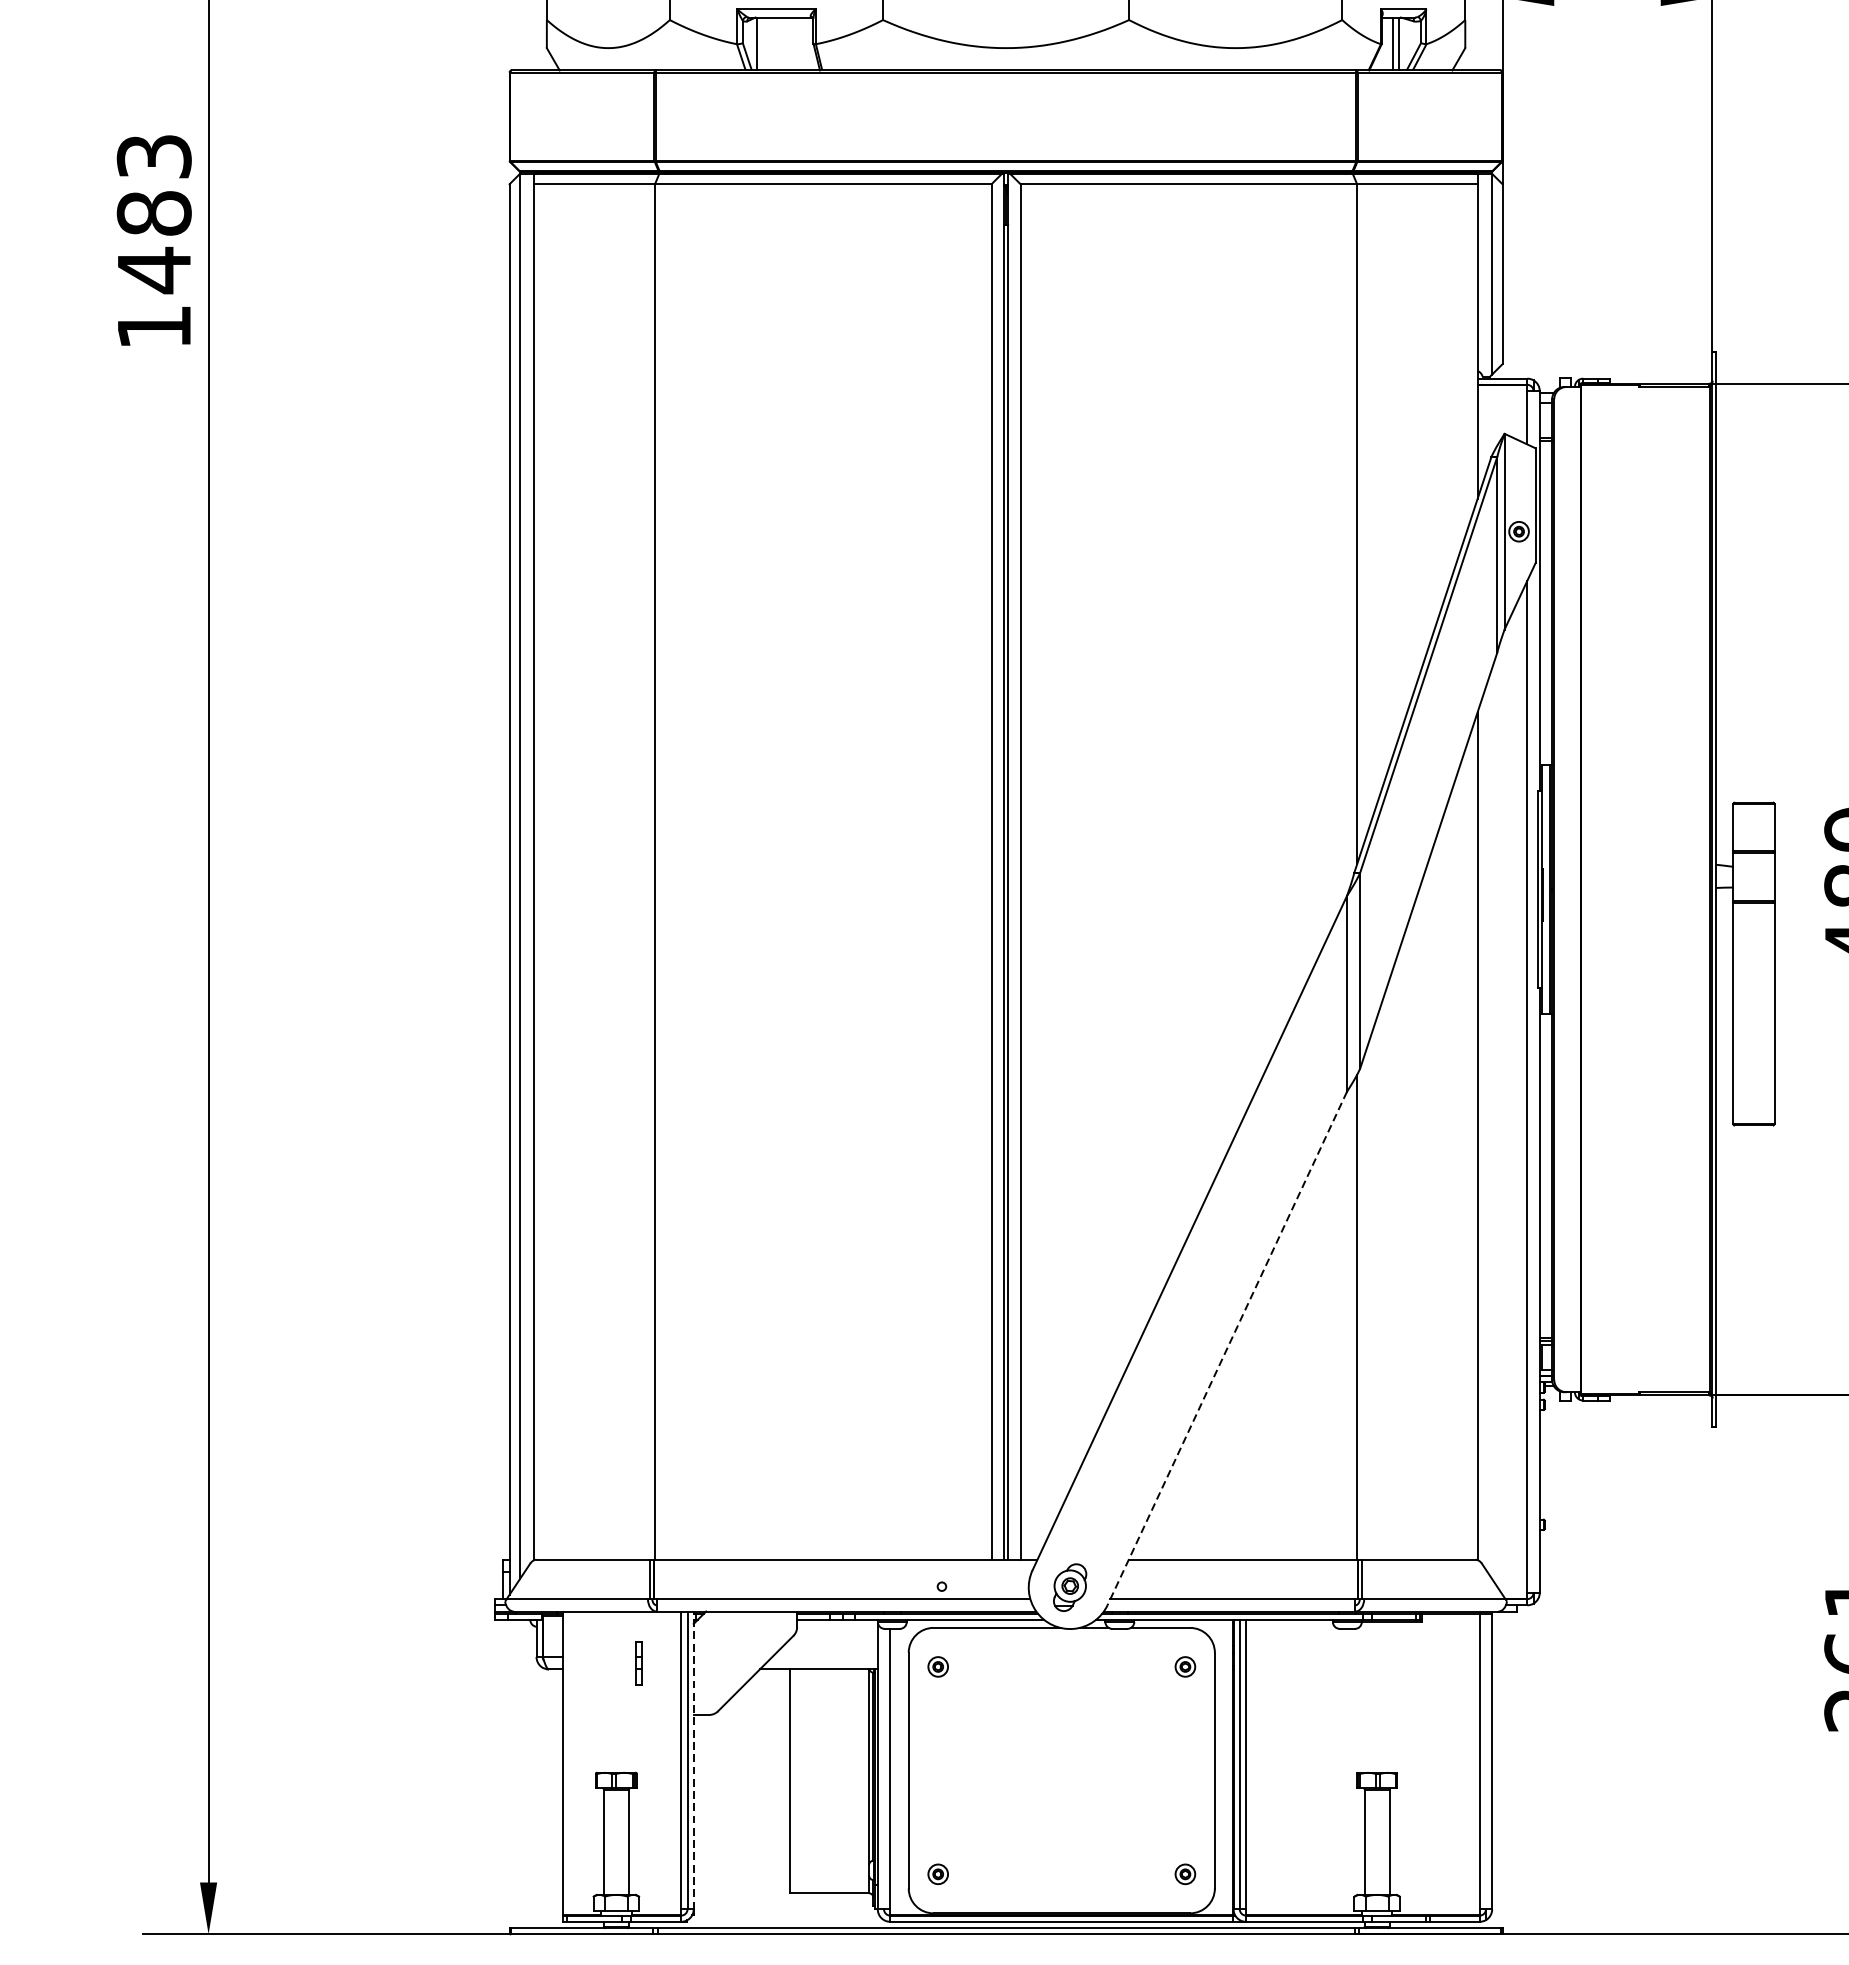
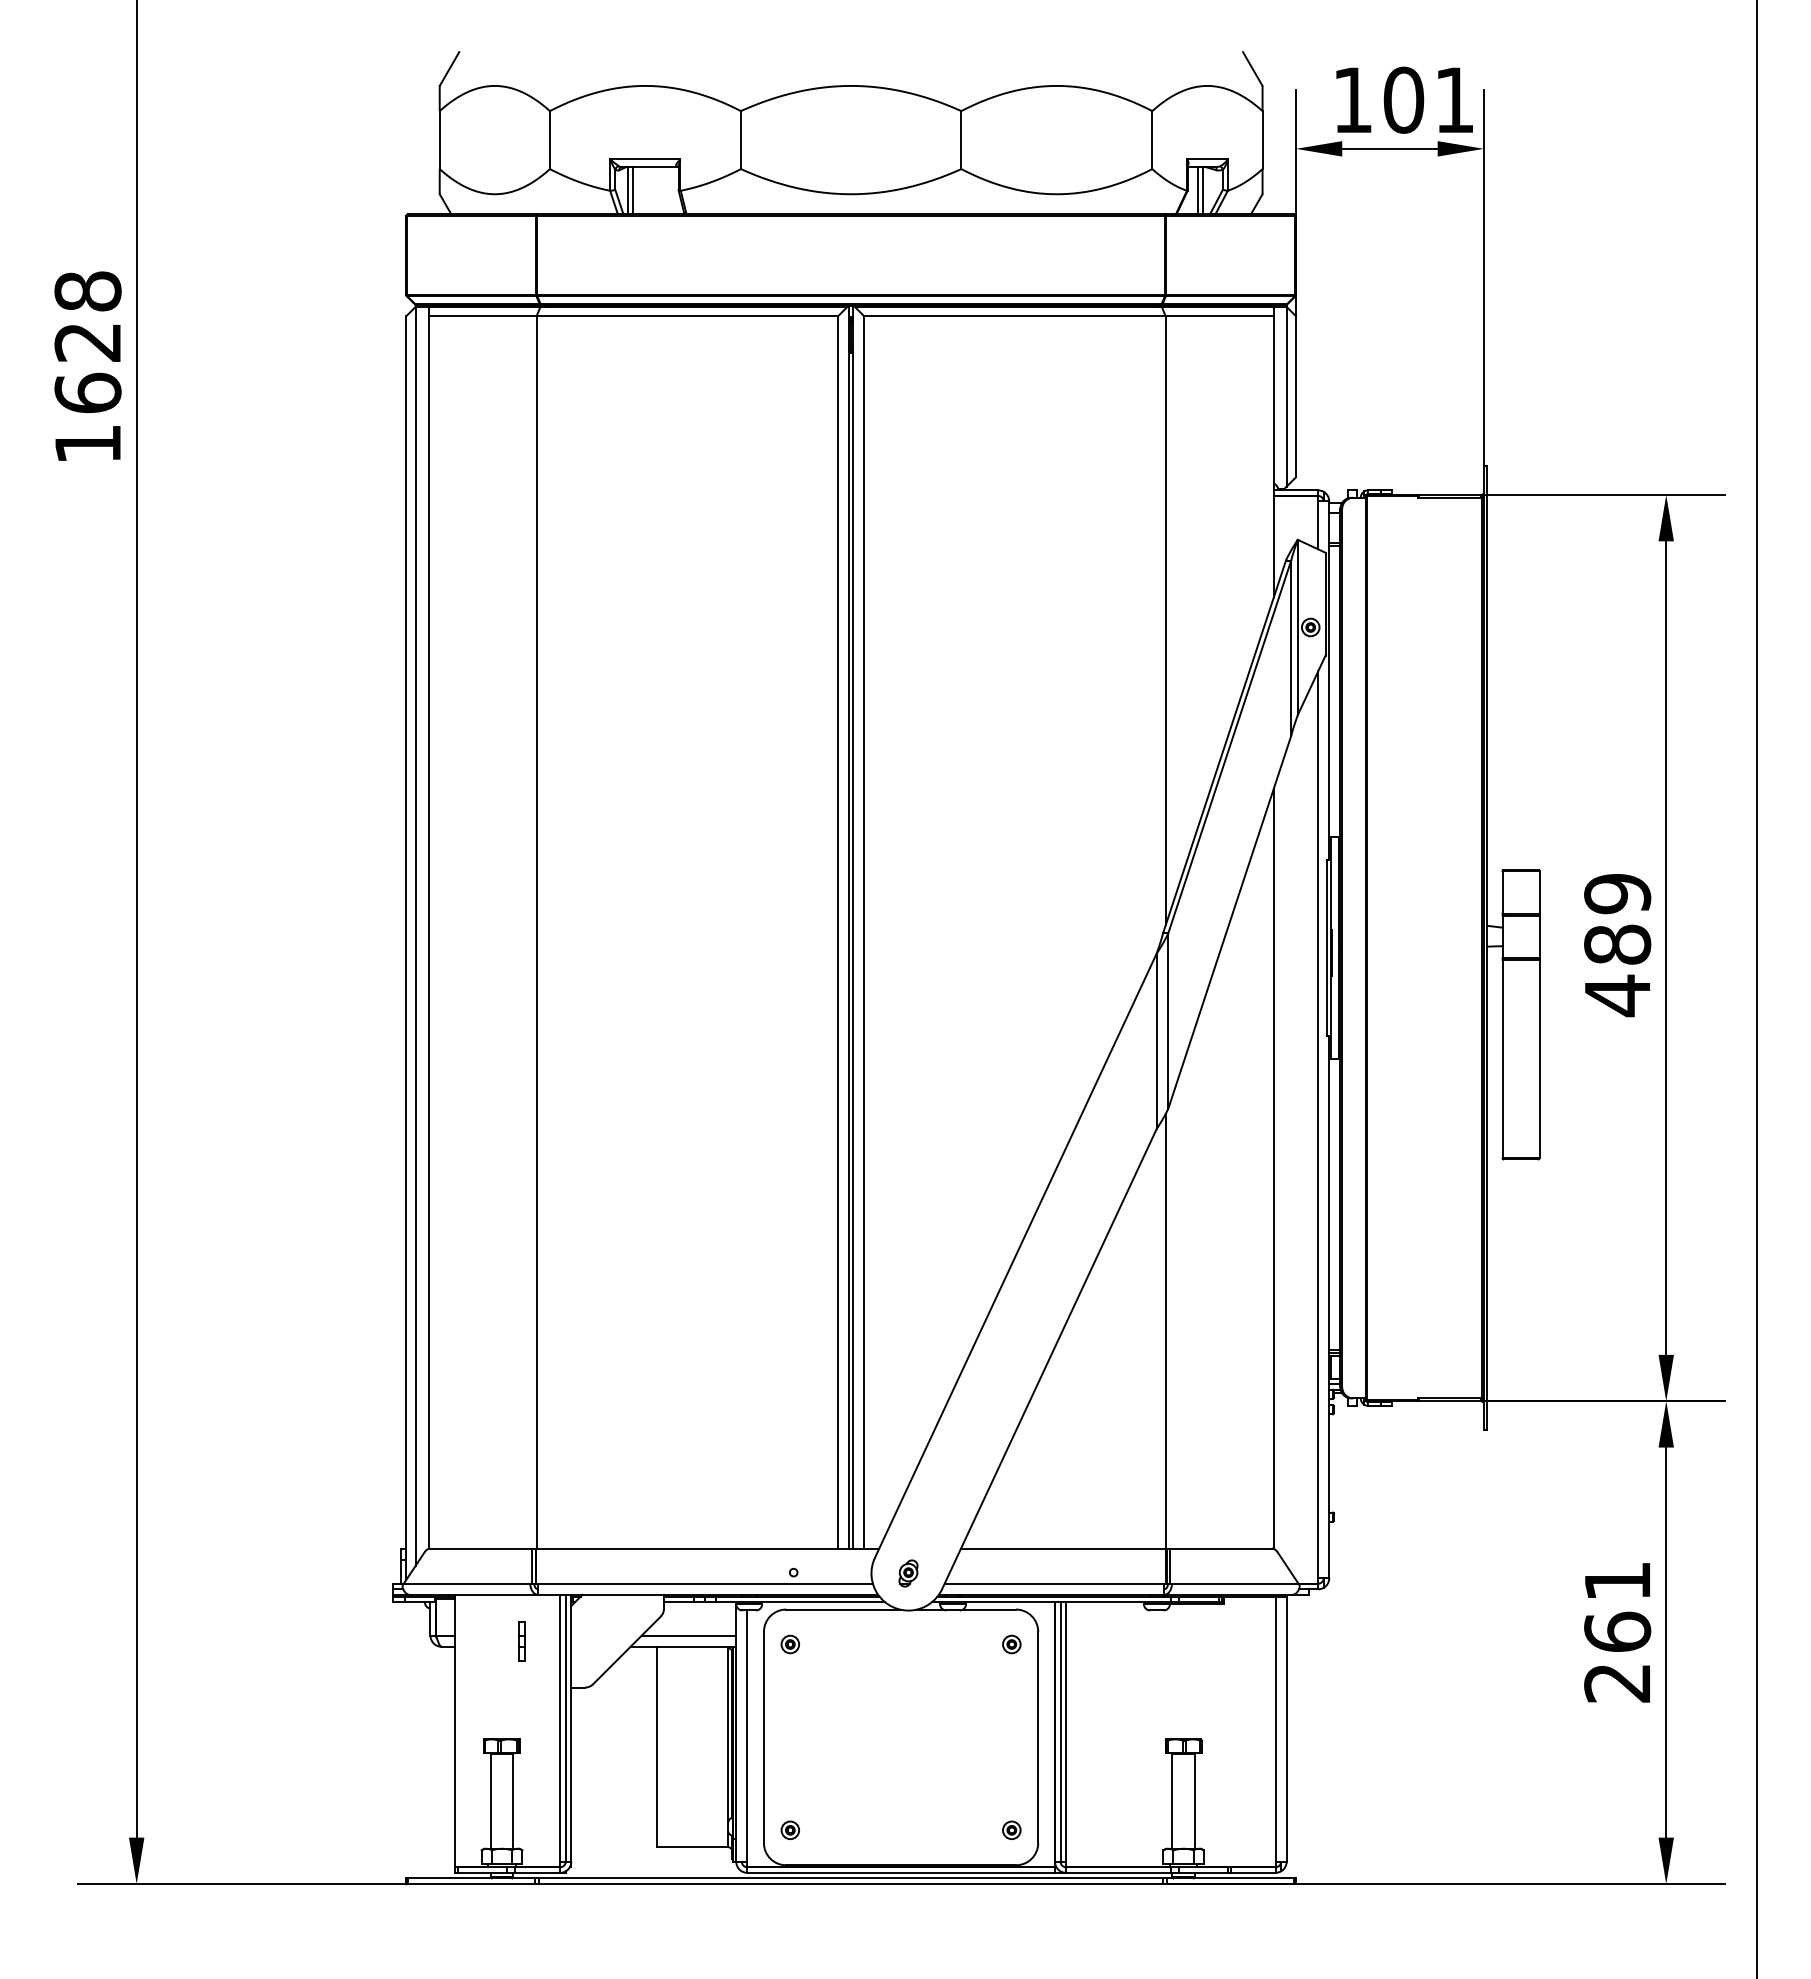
line: (763, 43) -> (633, 190), added
text: (153, 213) -> (87, 342), 1483 -> 1628
line: (1227, 1348) -> (1049, 1359), dashed -> solid
part: (1070, 1587) -> (908, 1573), size x0.62
line: (824, 1656) -> (688, 1635), added
line: (693, 1759) -> (571, 1727), dashed -> solid

